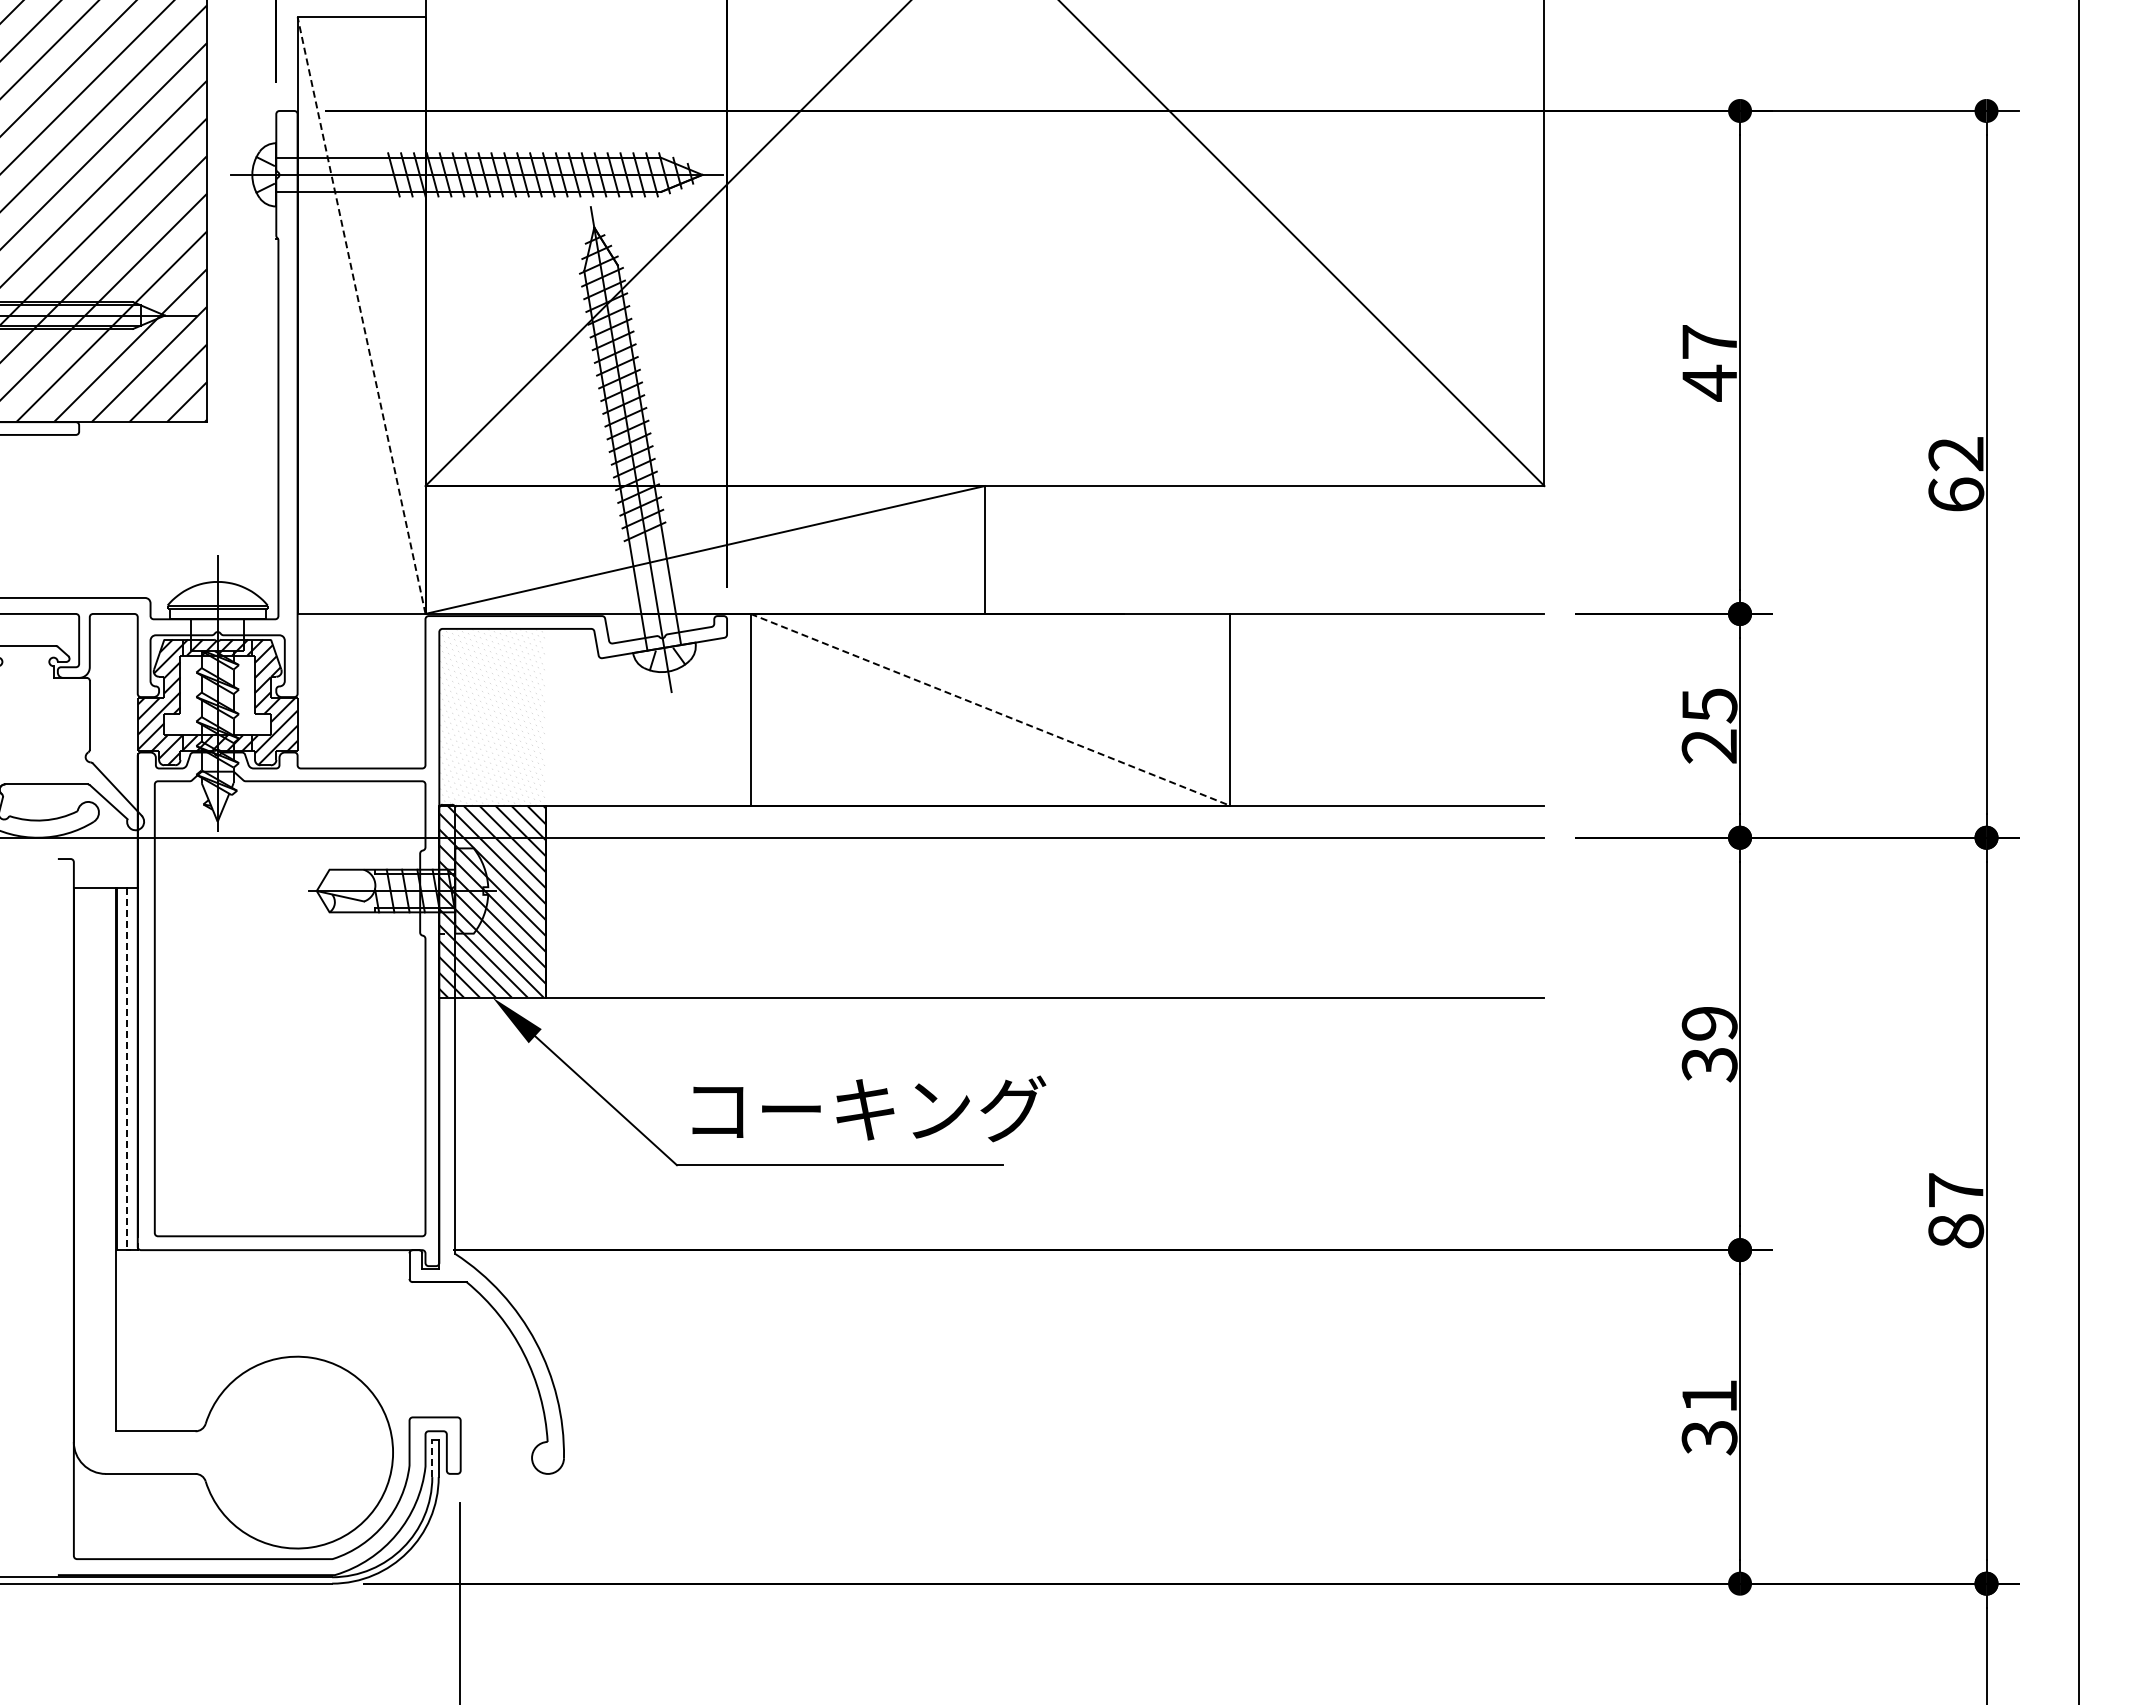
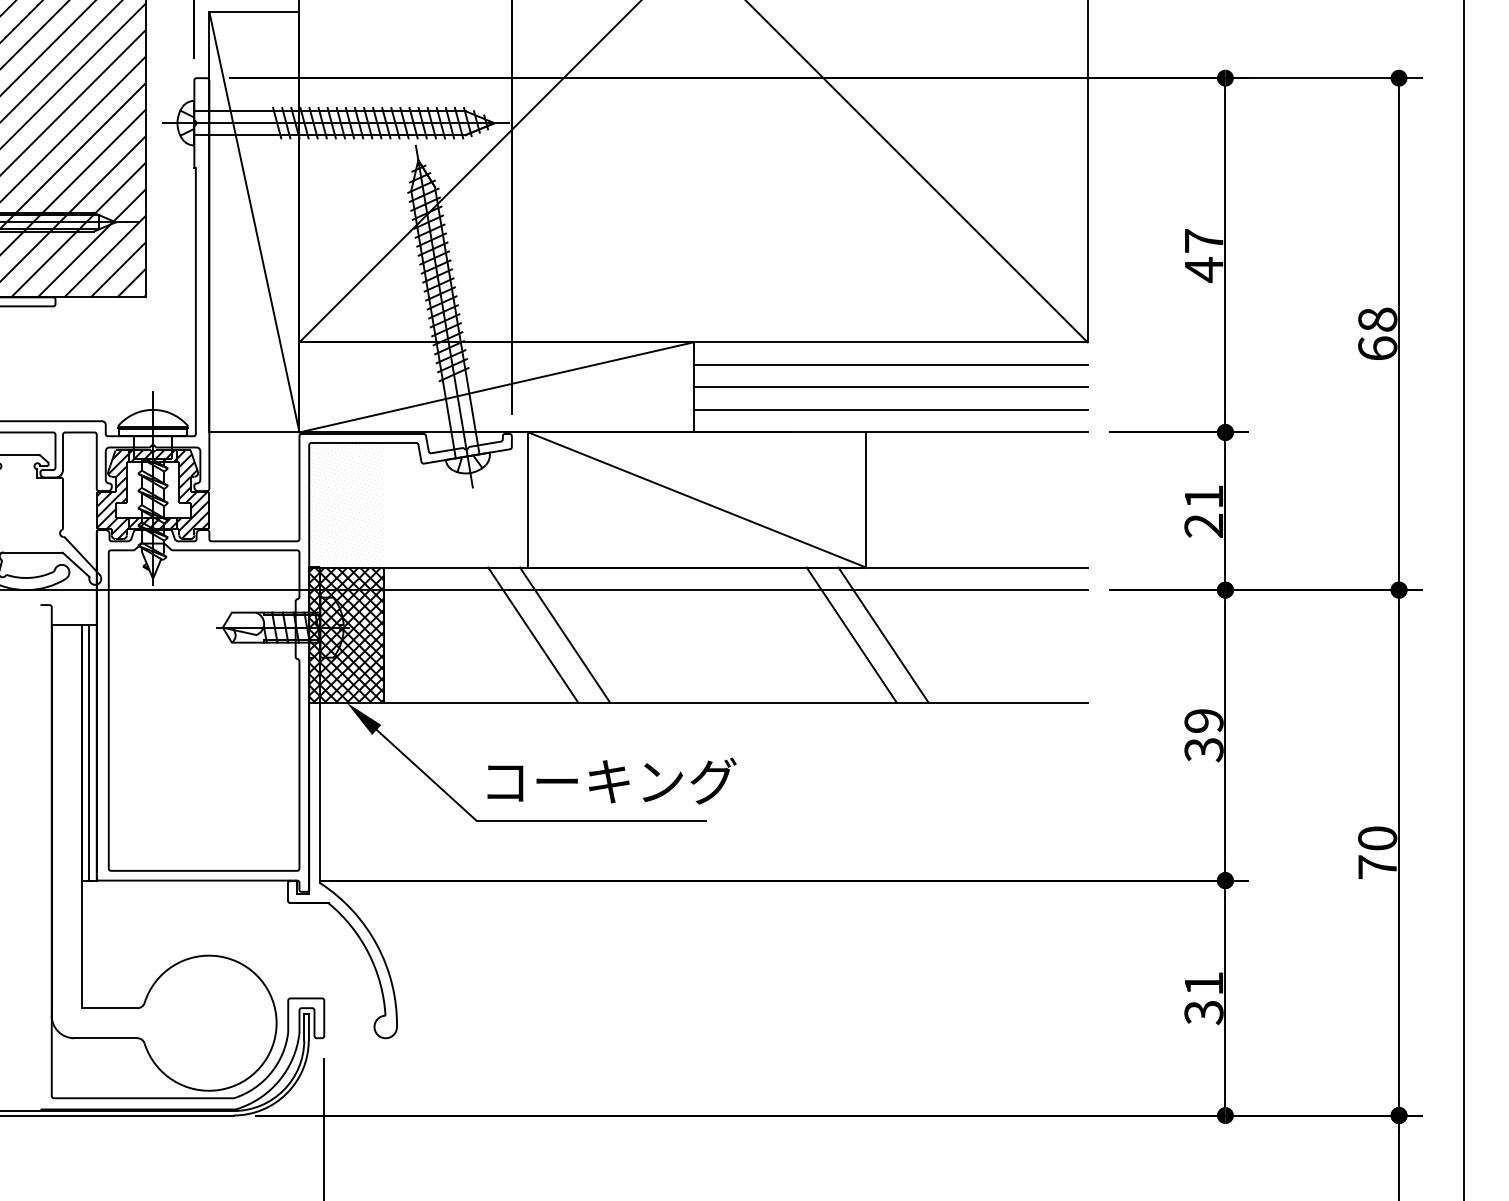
line: (361, 315) -> (254, 222), dashed -> solid
text: (1956, 453) -> (1377, 319), 62 -> 68
line: (1264, 518) -> (890, 365), added
line: (1264, 549) -> (890, 387), added
line: (1264, 581) -> (890, 409), added
text: (1709, 705) -> (1203, 496), 25 -> 21
line: (990, 710) -> (697, 500), dashed -> solid
hatch: (492, 901) -> (346, 635), added
line: (757, 901) -> (533, 635), added
line: (802, 901) -> (565, 635), added
line: (1209, 901) -> (851, 635), added
line: (1254, 901) -> (883, 635), added
line: (127, 1069) -> (89, 753), dashed -> solid
text: (1956, 1210) -> (1377, 852), 87 -> 70
line: (432, 1458) -> (304, 1027), dashed -> solid

